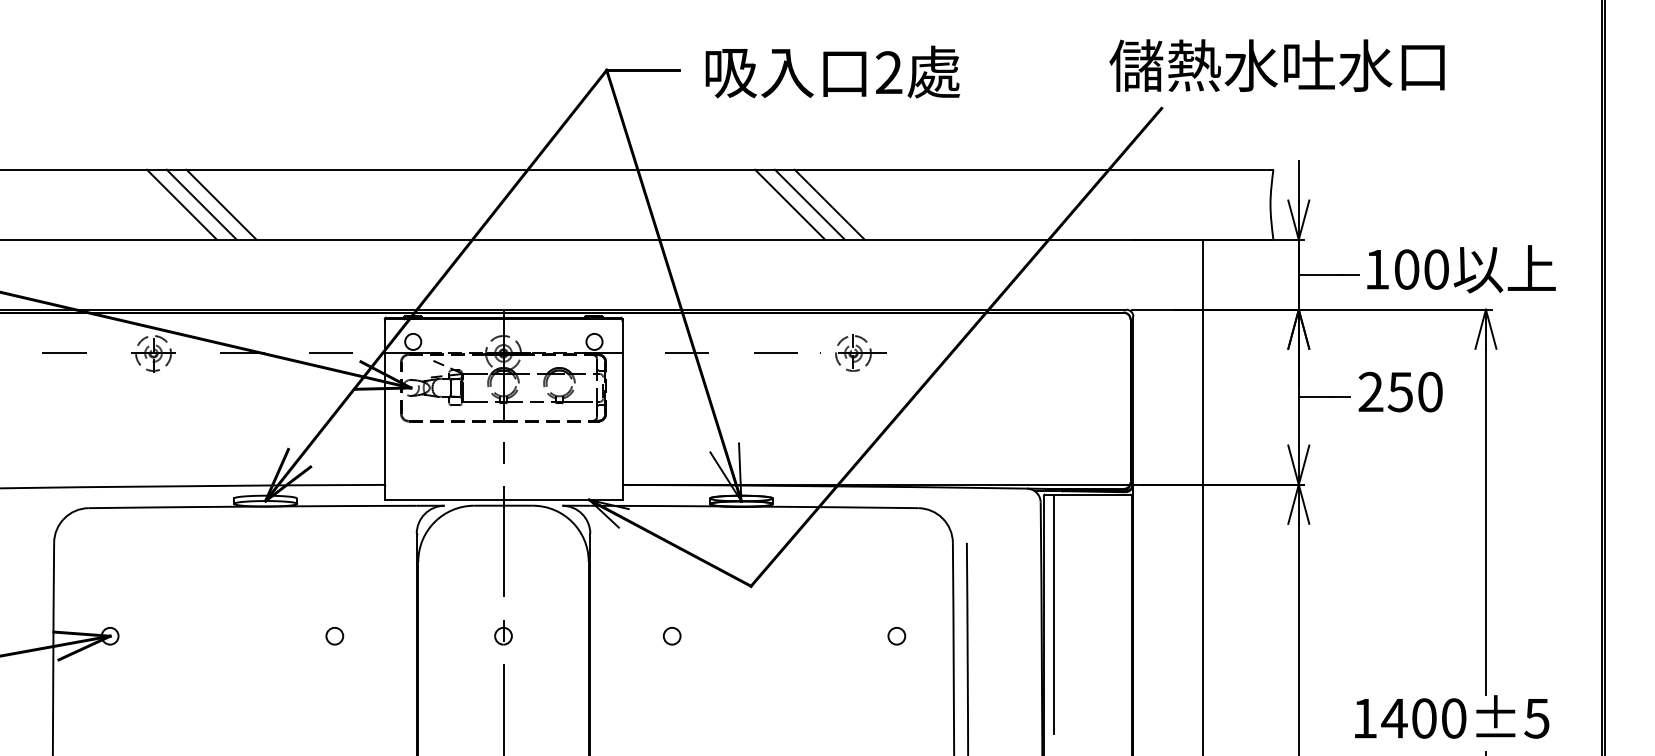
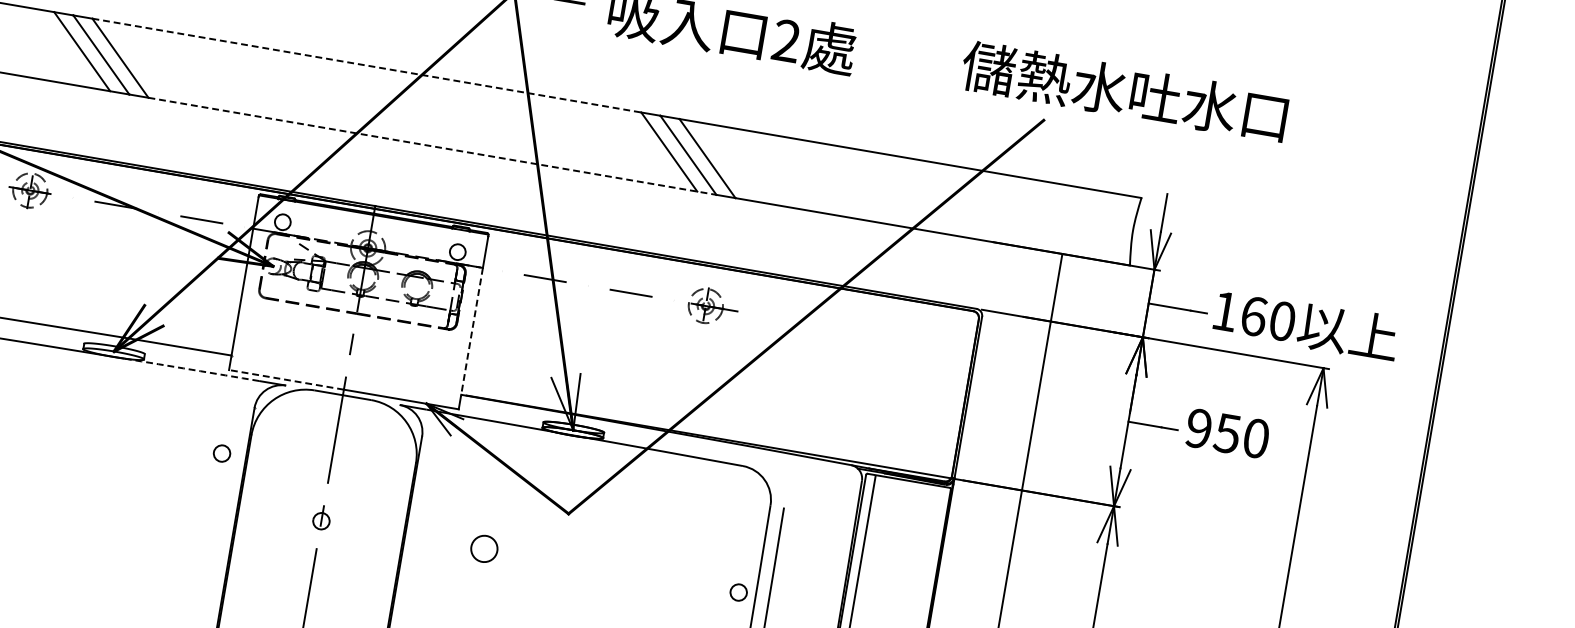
text: (1276, 65) -> (1124, 91), moved
line: (471, 169) -> (367, 65), solid -> dashed
line: (551, 239) -> (433, 146), solid -> dashed
text: (1407, 269) -> (1254, 316), 100 -> 160
text: (1370, 392) -> (1198, 429), 250 -> 950
line: (622, 419) -> (472, 331), solid -> dashed
line: (443, 499) -> (286, 379), solid -> dashed
arc: (347, 506) -> (192, 370), solid -> dashed
circle: (334, 636) -> (221, 453), moved
circle: (671, 636) -> (483, 549), size x1.6
circle: (896, 636) -> (738, 592), moved

